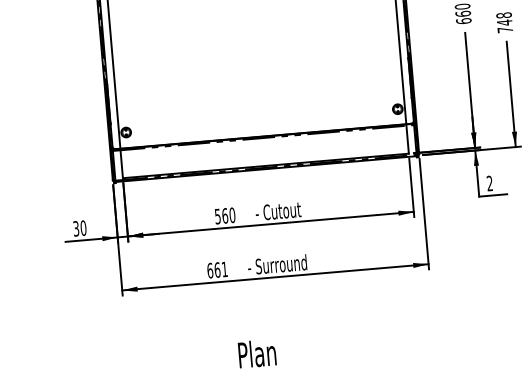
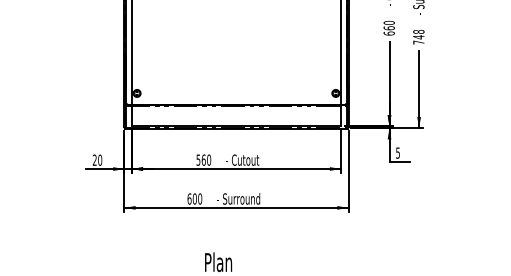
text: (489, 182) -> (397, 152), 2 -> 5
text: (75, 229) -> (94, 160), 30 -> 20
text: (221, 269) -> (197, 198), 661 -> 600

